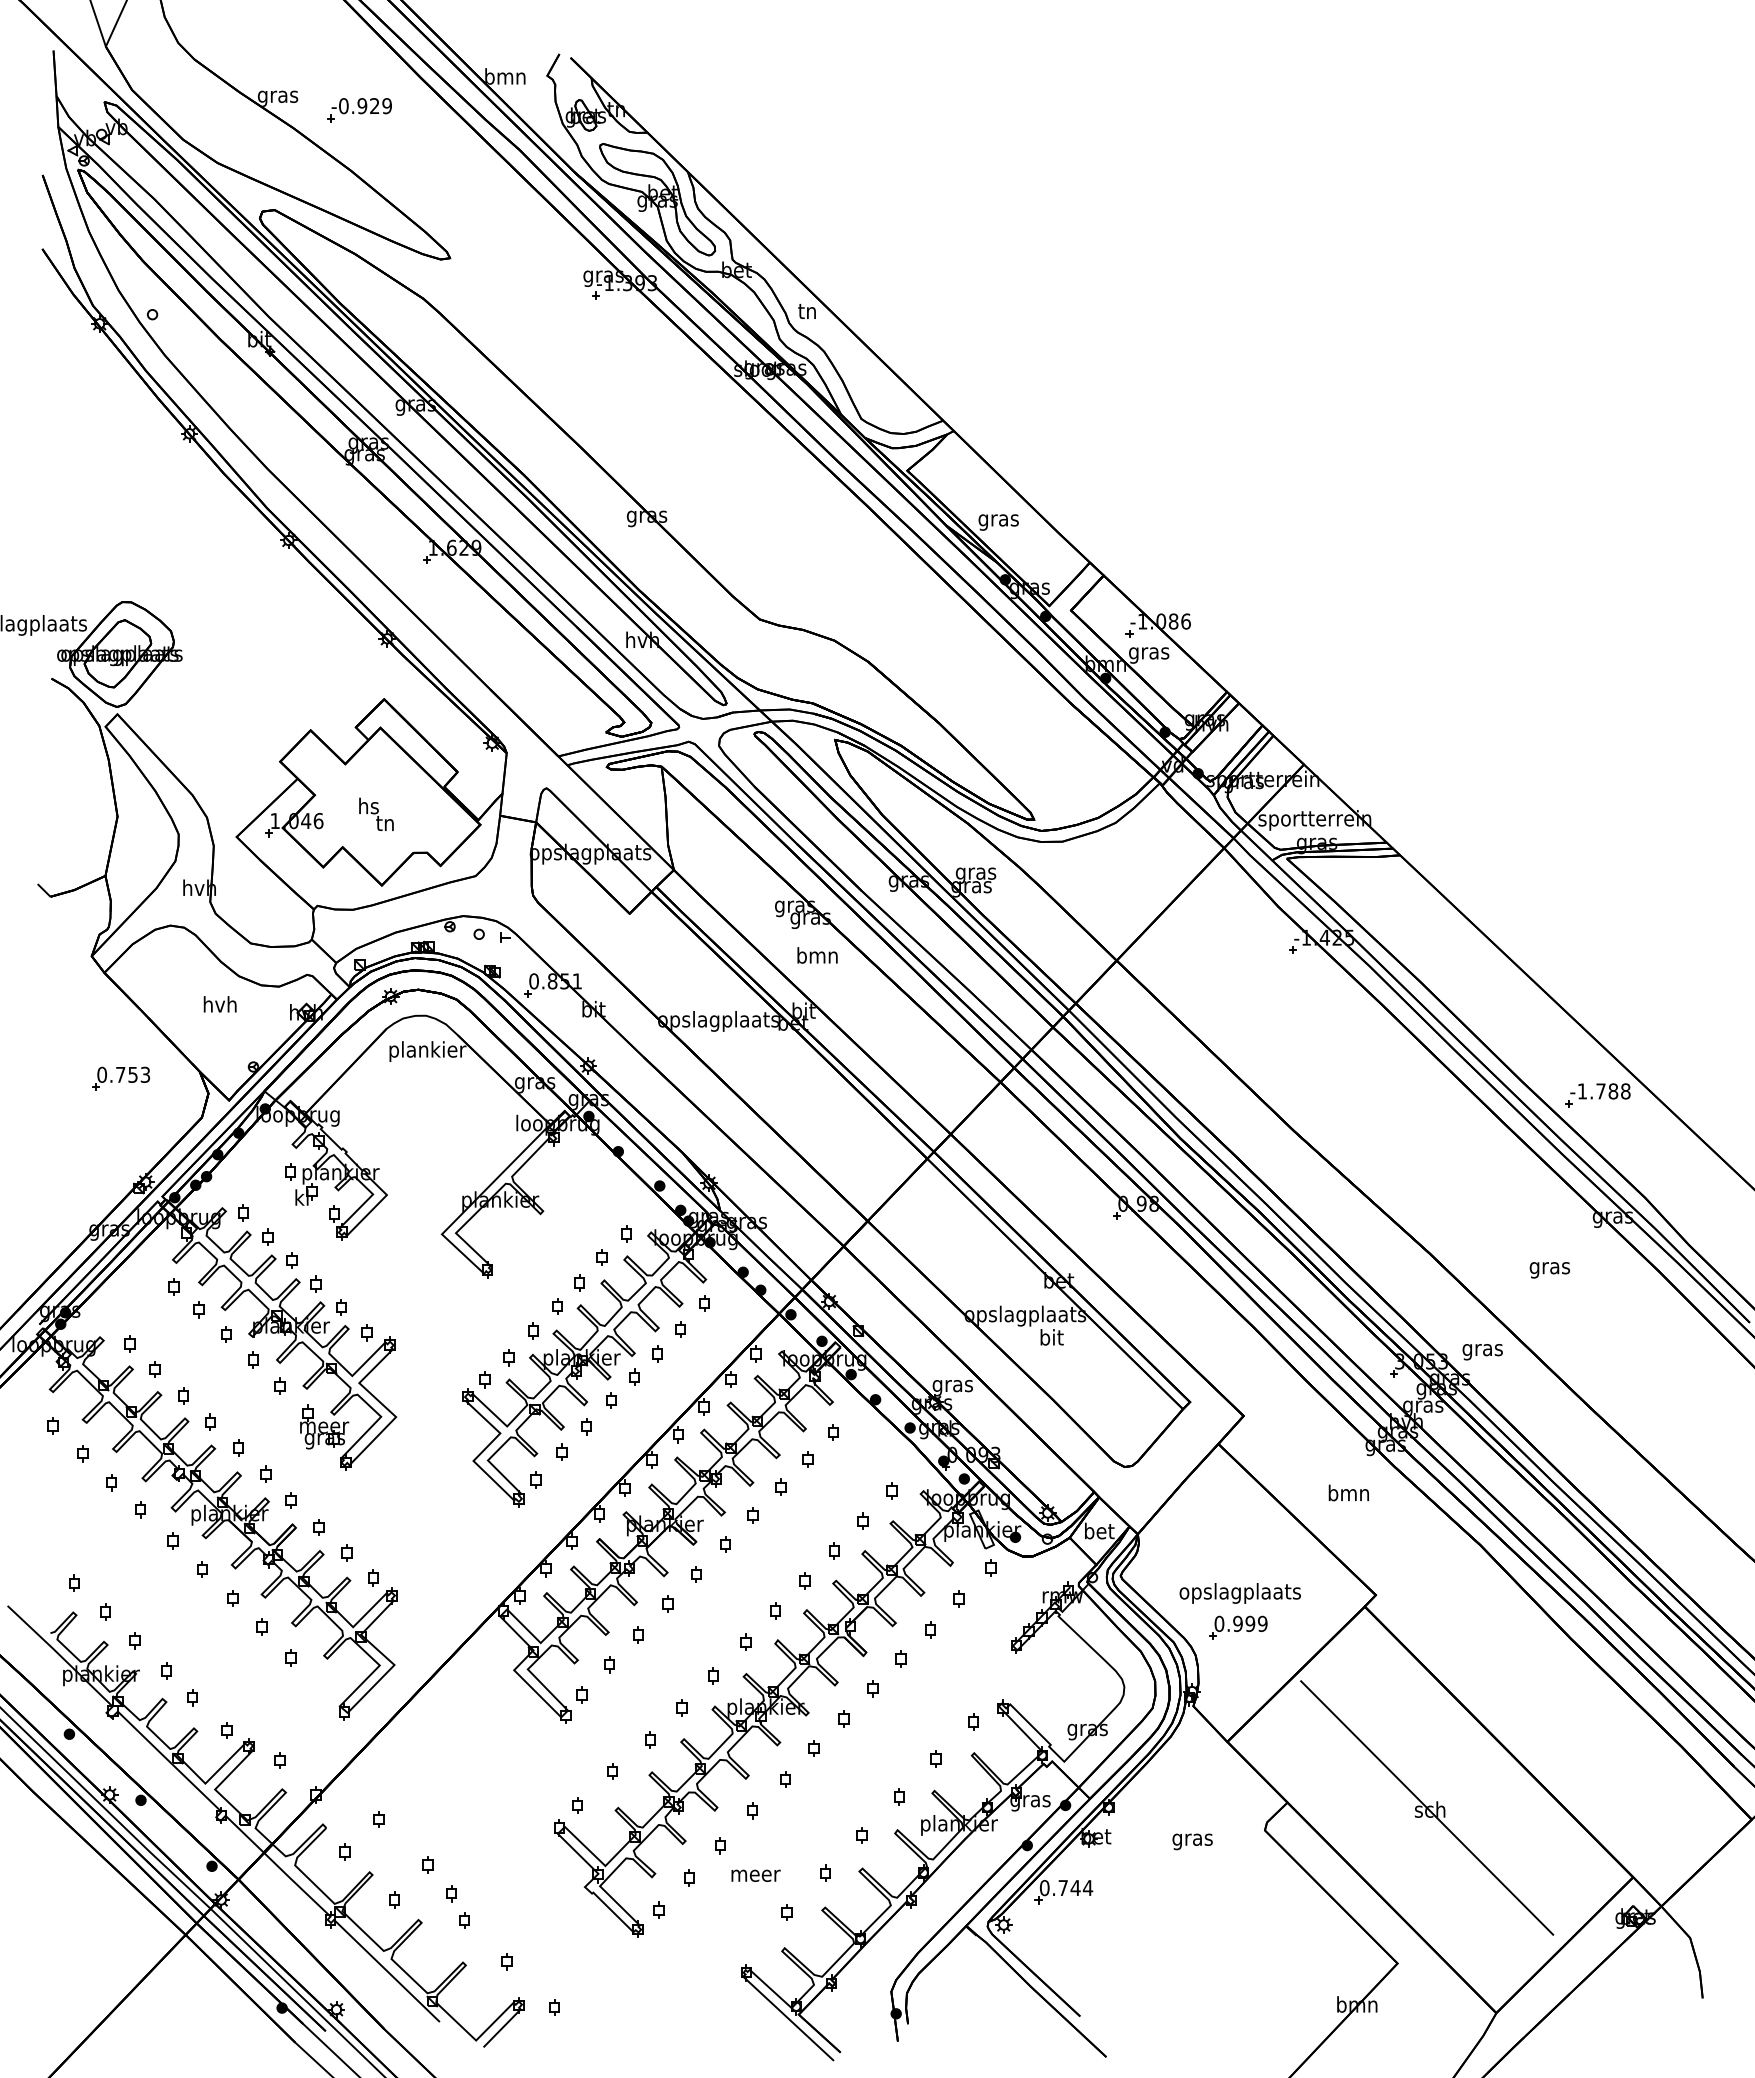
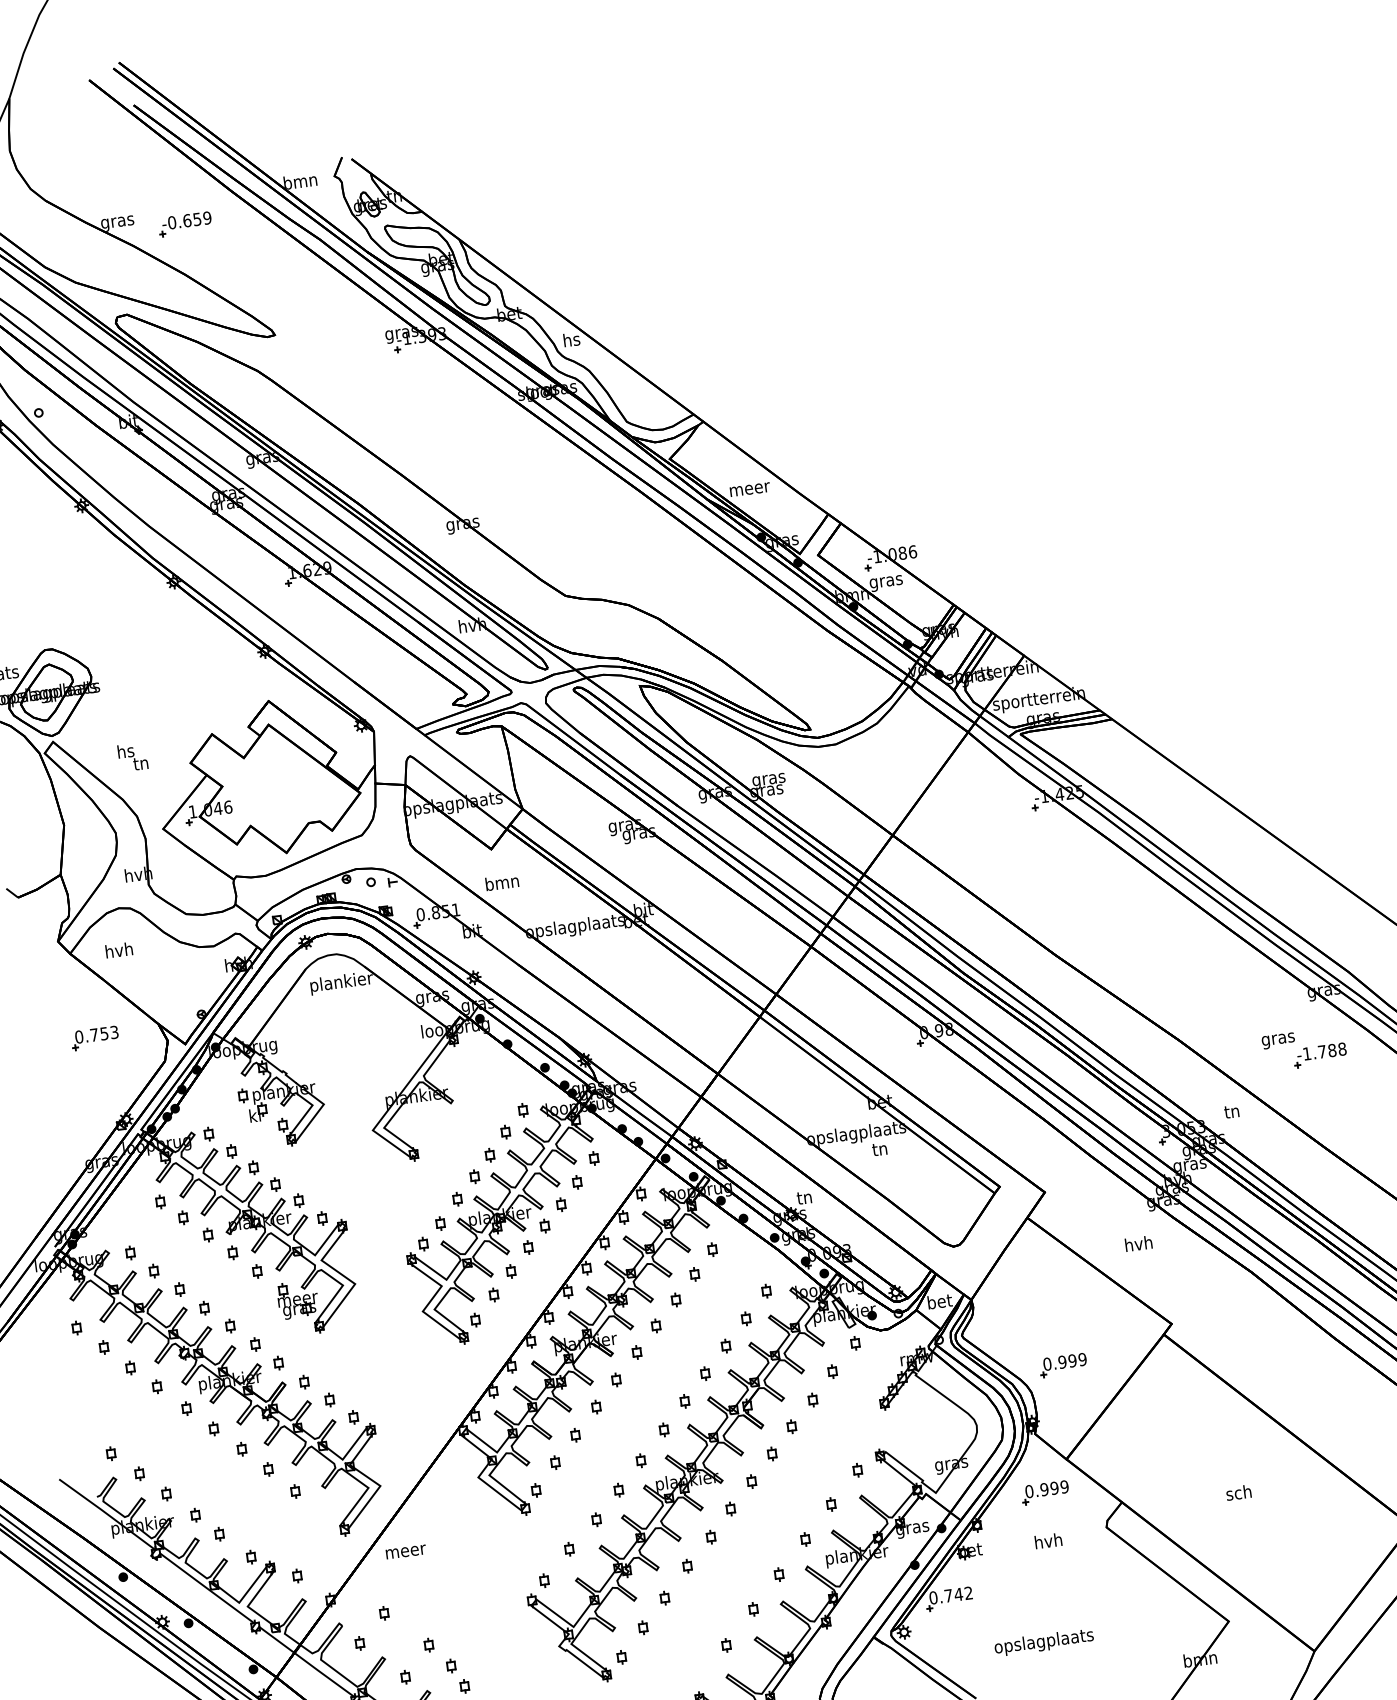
text: (368, 106) -> (192, 220), -0.929 -> -0.659
text: (807, 310) -> (571, 339), tn -> hs
text: (999, 522) -> (750, 491), gras -> meer
text: (376, 813) -> (132, 756), moved
text: (817, 955) -> (502, 882), moved
text: (219, 1004) -> (118, 950), moved
part: (1597, 1095) -> (1319, 1055), moved
text: (1051, 1337) -> (880, 1149), bit -> tn
text: (1482, 1350) -> (1232, 1113), gras -> tn
text: (952, 1386) -> (804, 1199), gras -> tn
text: (1348, 1492) -> (1138, 1243), bmn -> hvh
text: (1239, 1593) -> (1043, 1642), moved
part: (1196, 1778) -> (1045, 1492), added
line: (1427, 1807) -> (1236, 1491), removed
text: (1192, 1839) -> (1048, 1542), gras -> hvh
text: (755, 1875) -> (405, 1551), moved
text: (1087, 1887) -> (968, 1592), 0.744 -> 0.742

